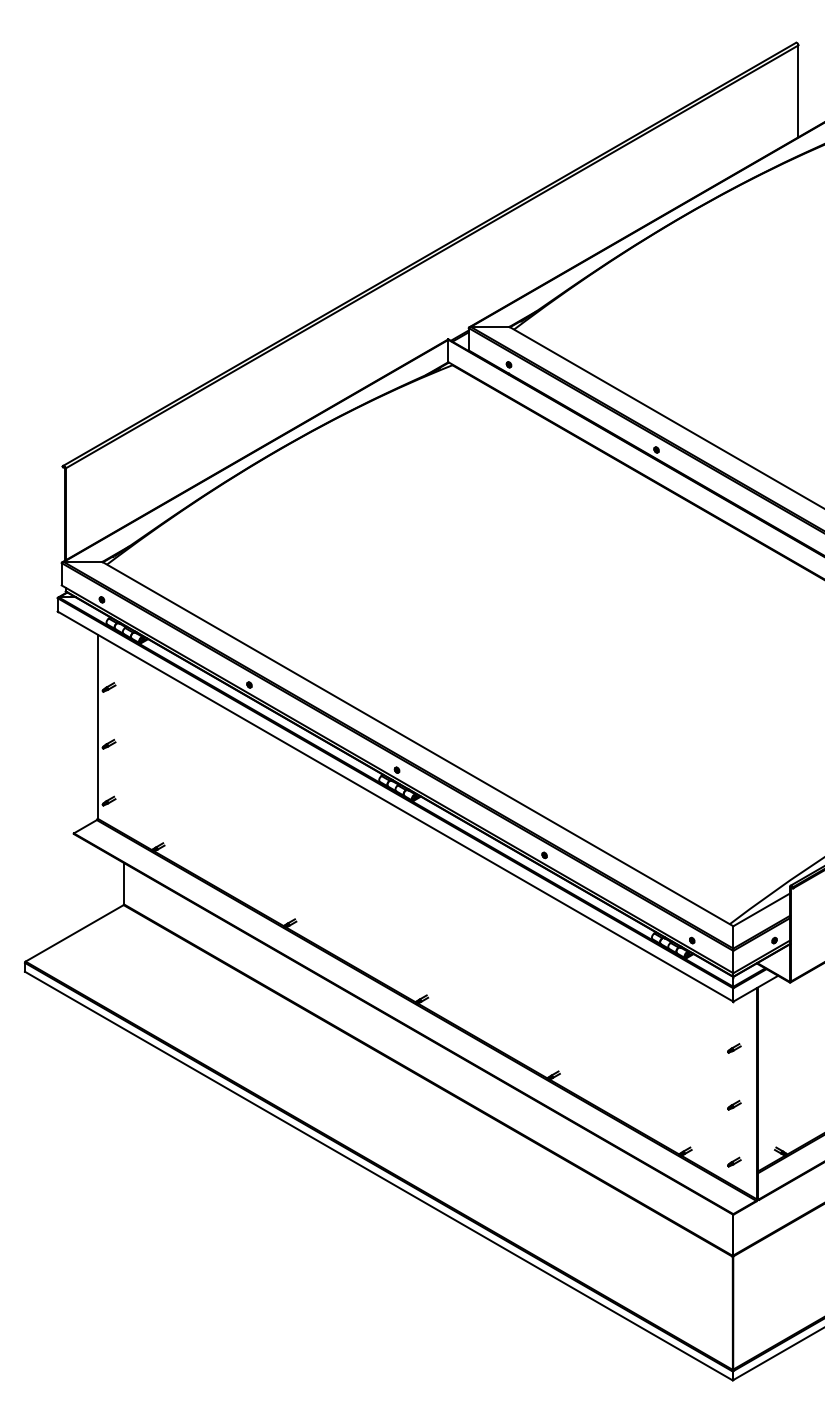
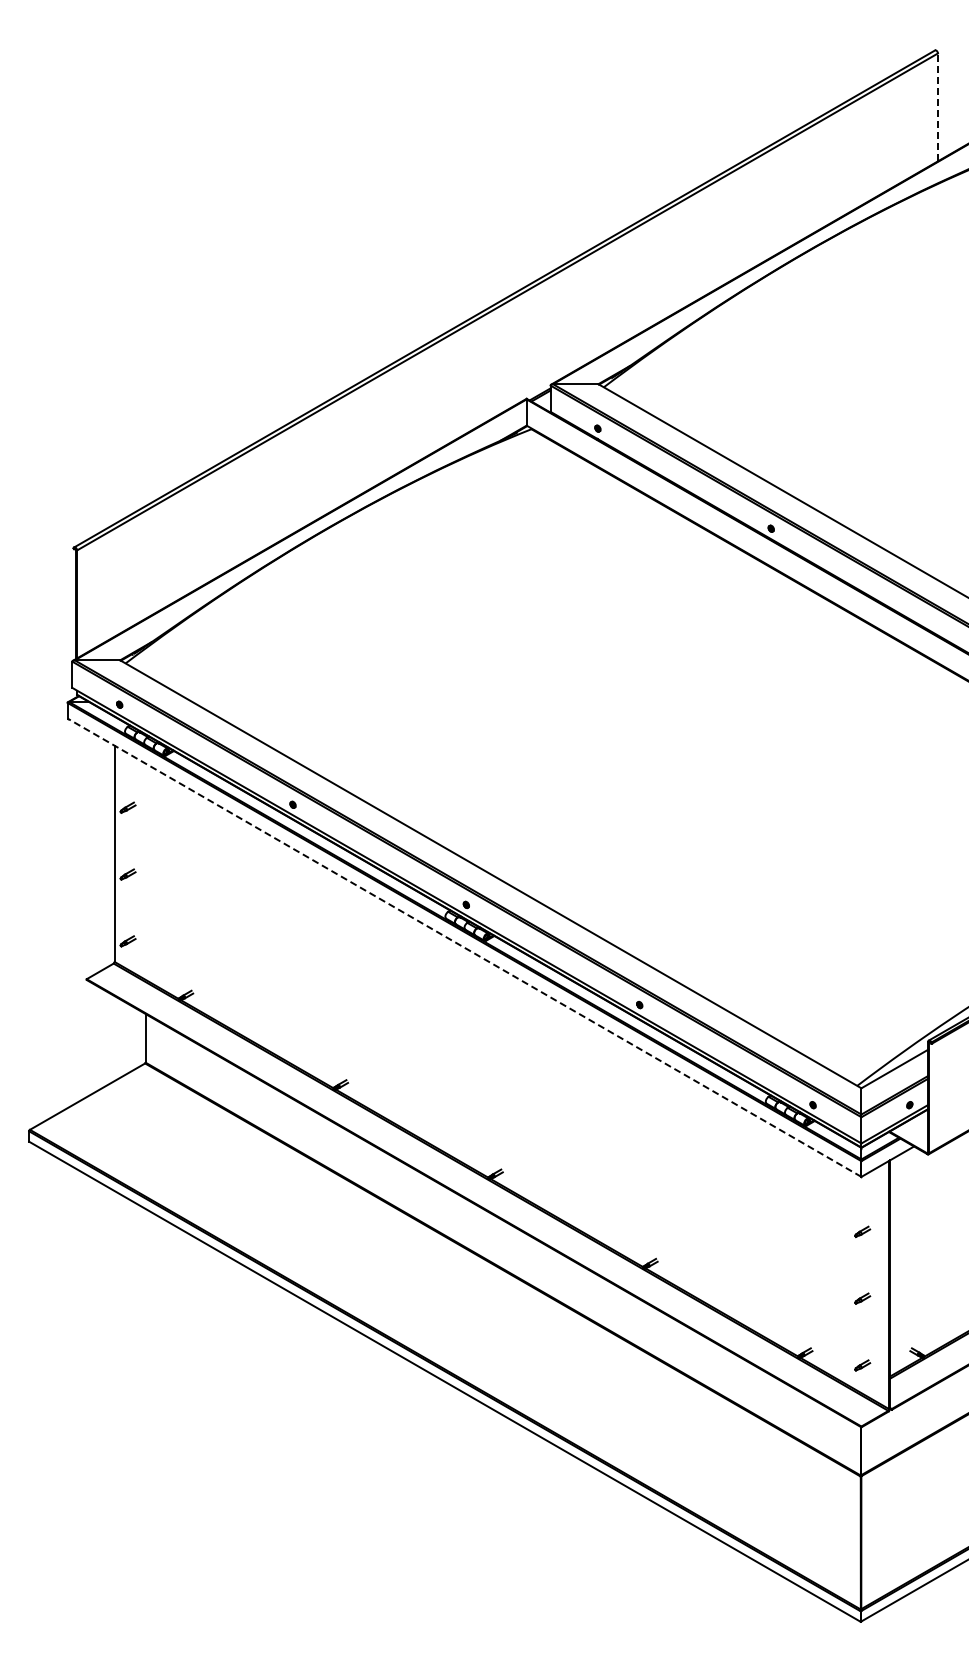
line: (798, 91) -> (937, 107), solid -> dashed
line: (395, 806) -> (464, 947), solid -> dashed

